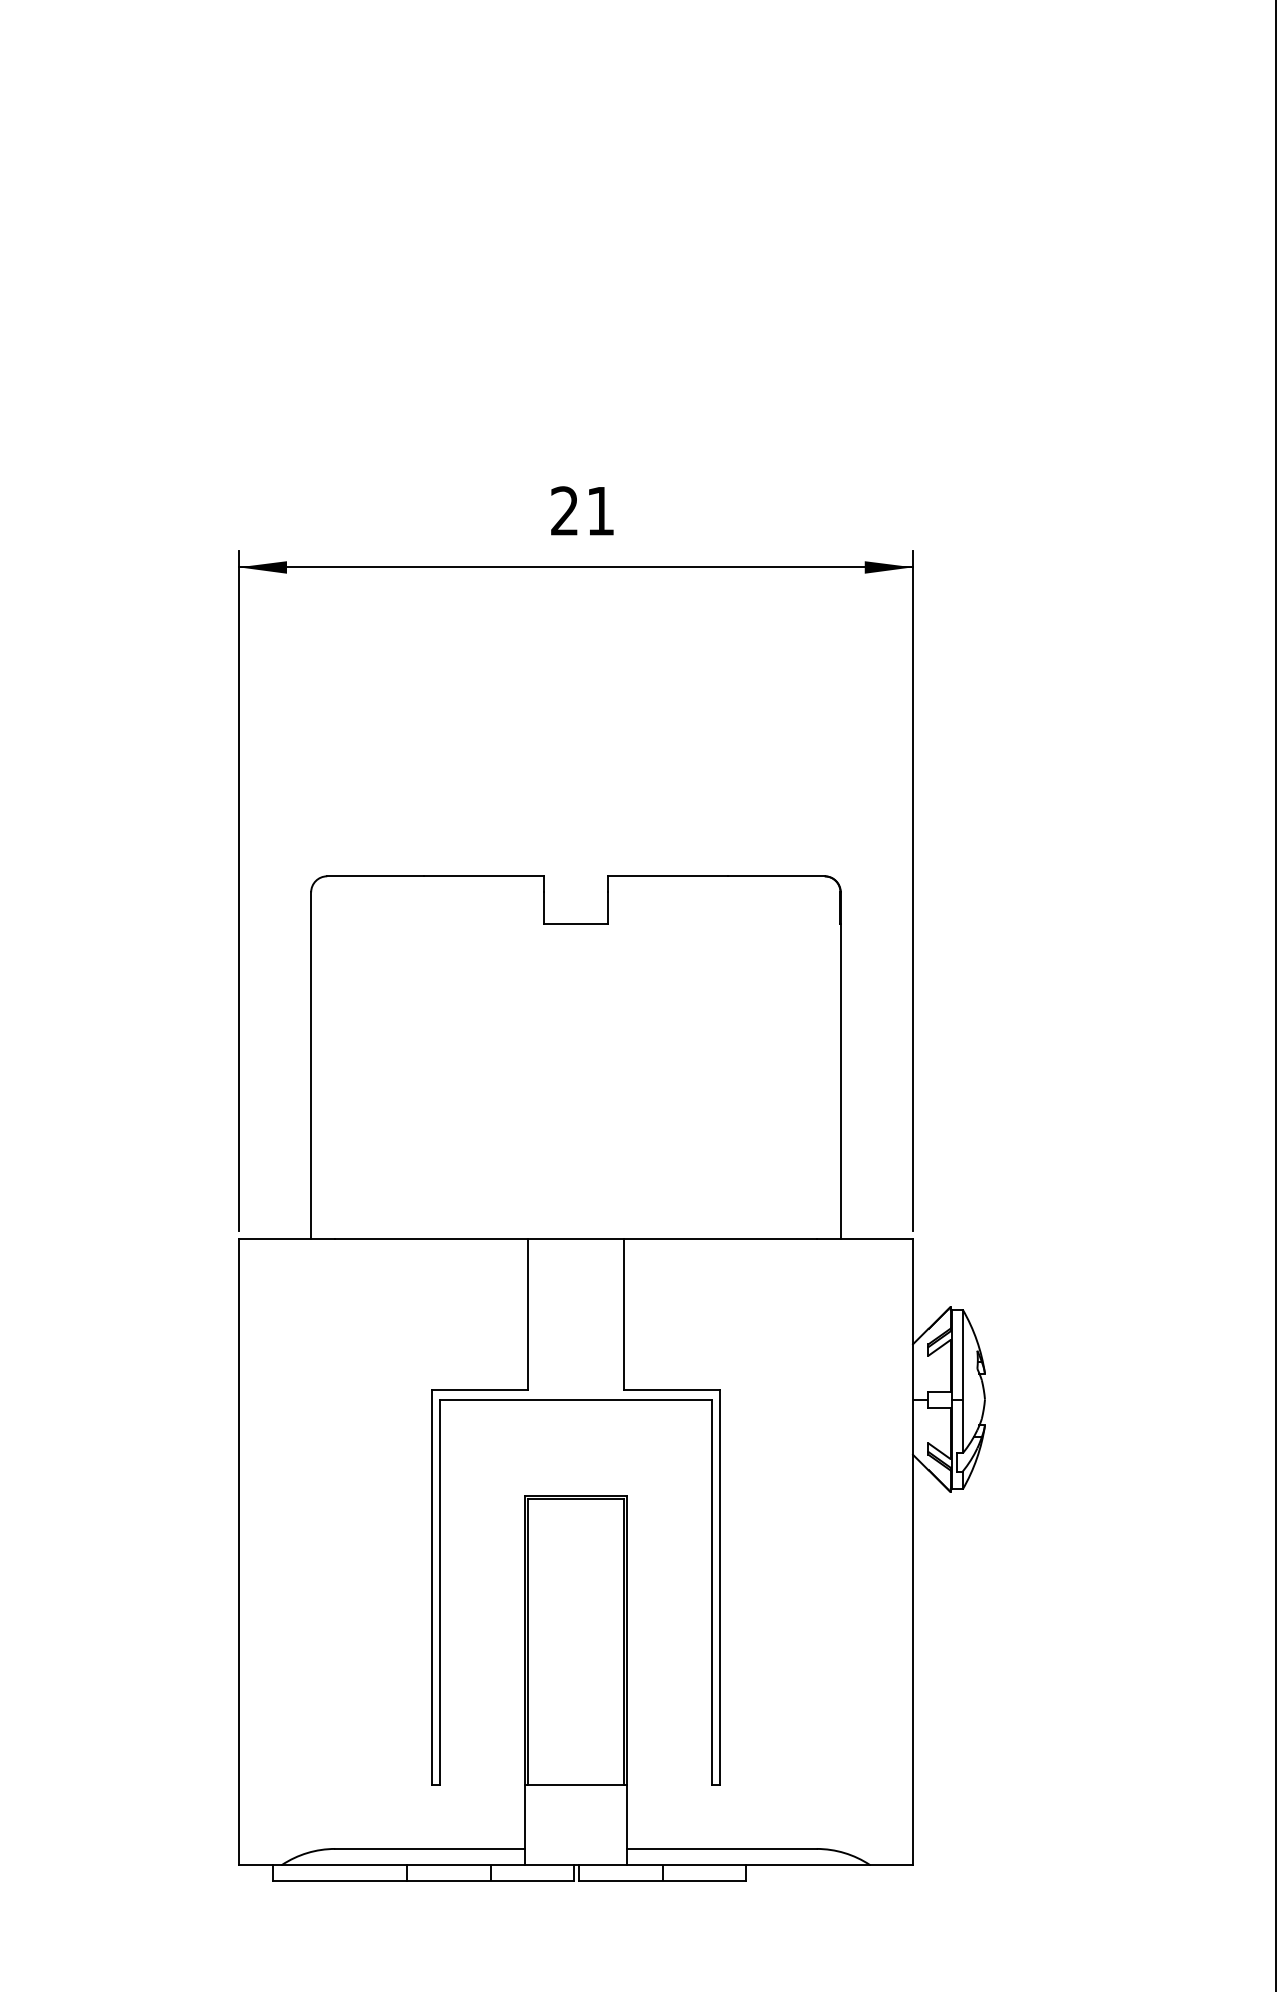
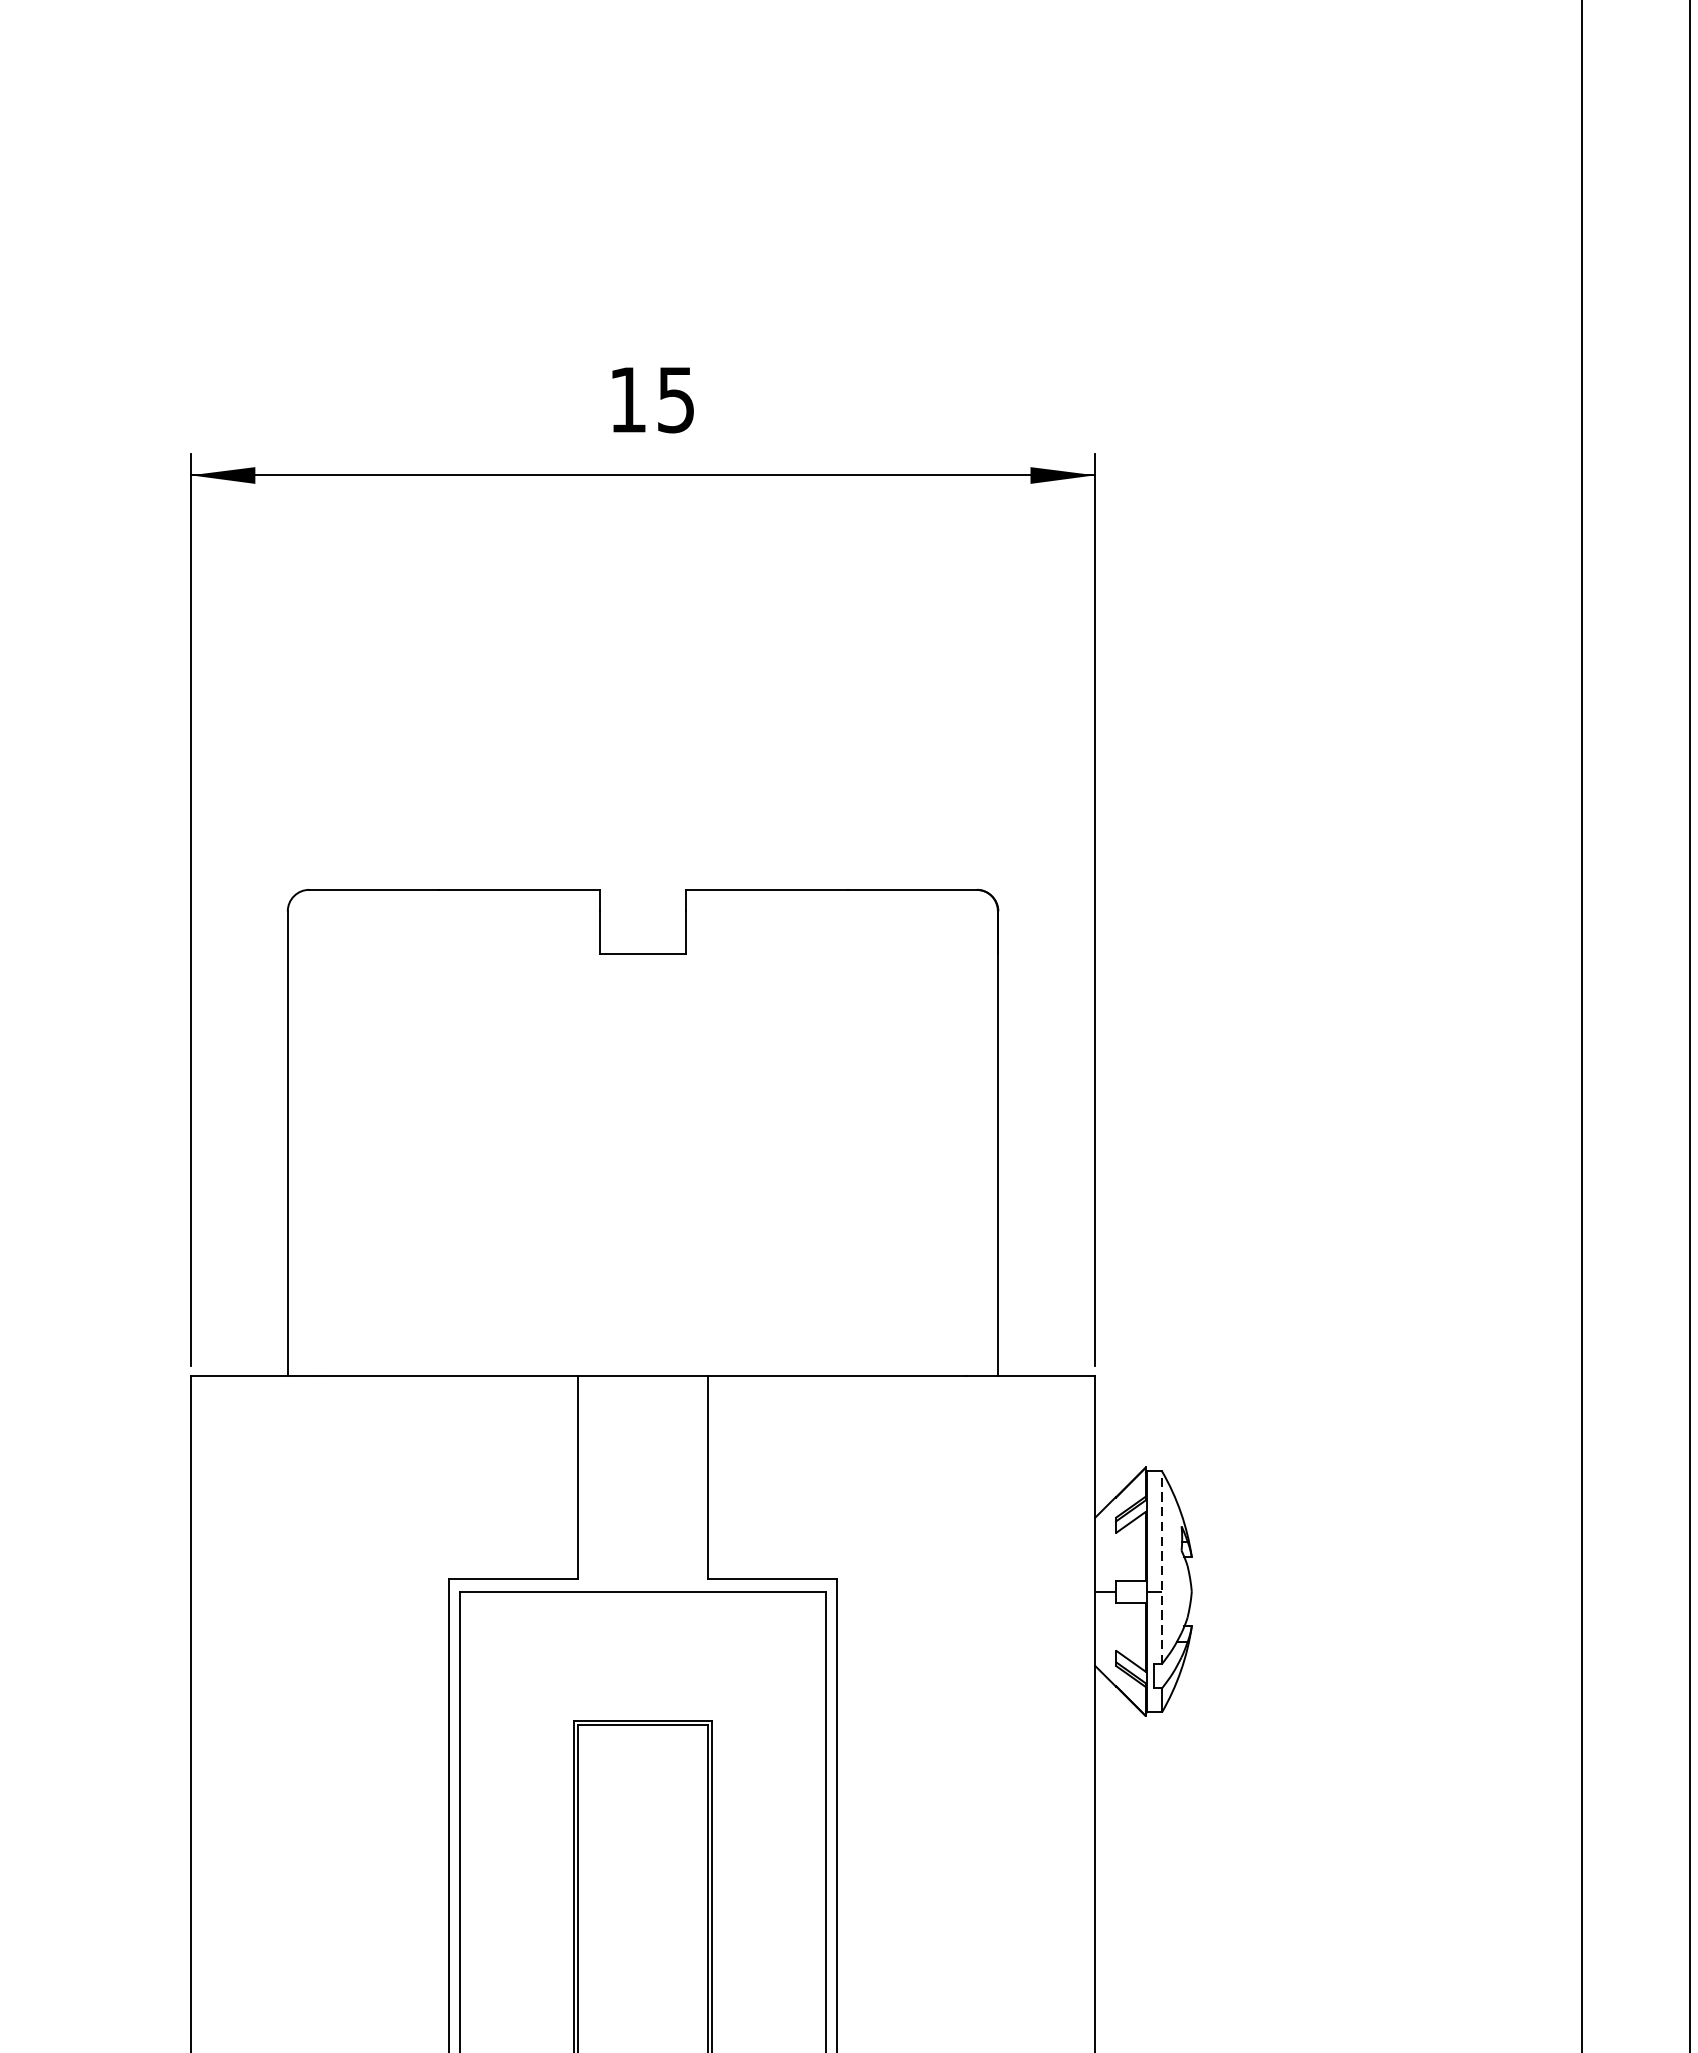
text: (582, 511) -> (651, 400), 21 -> 15
line: (962, 1381) -> (1161, 1567), solid -> dashed

